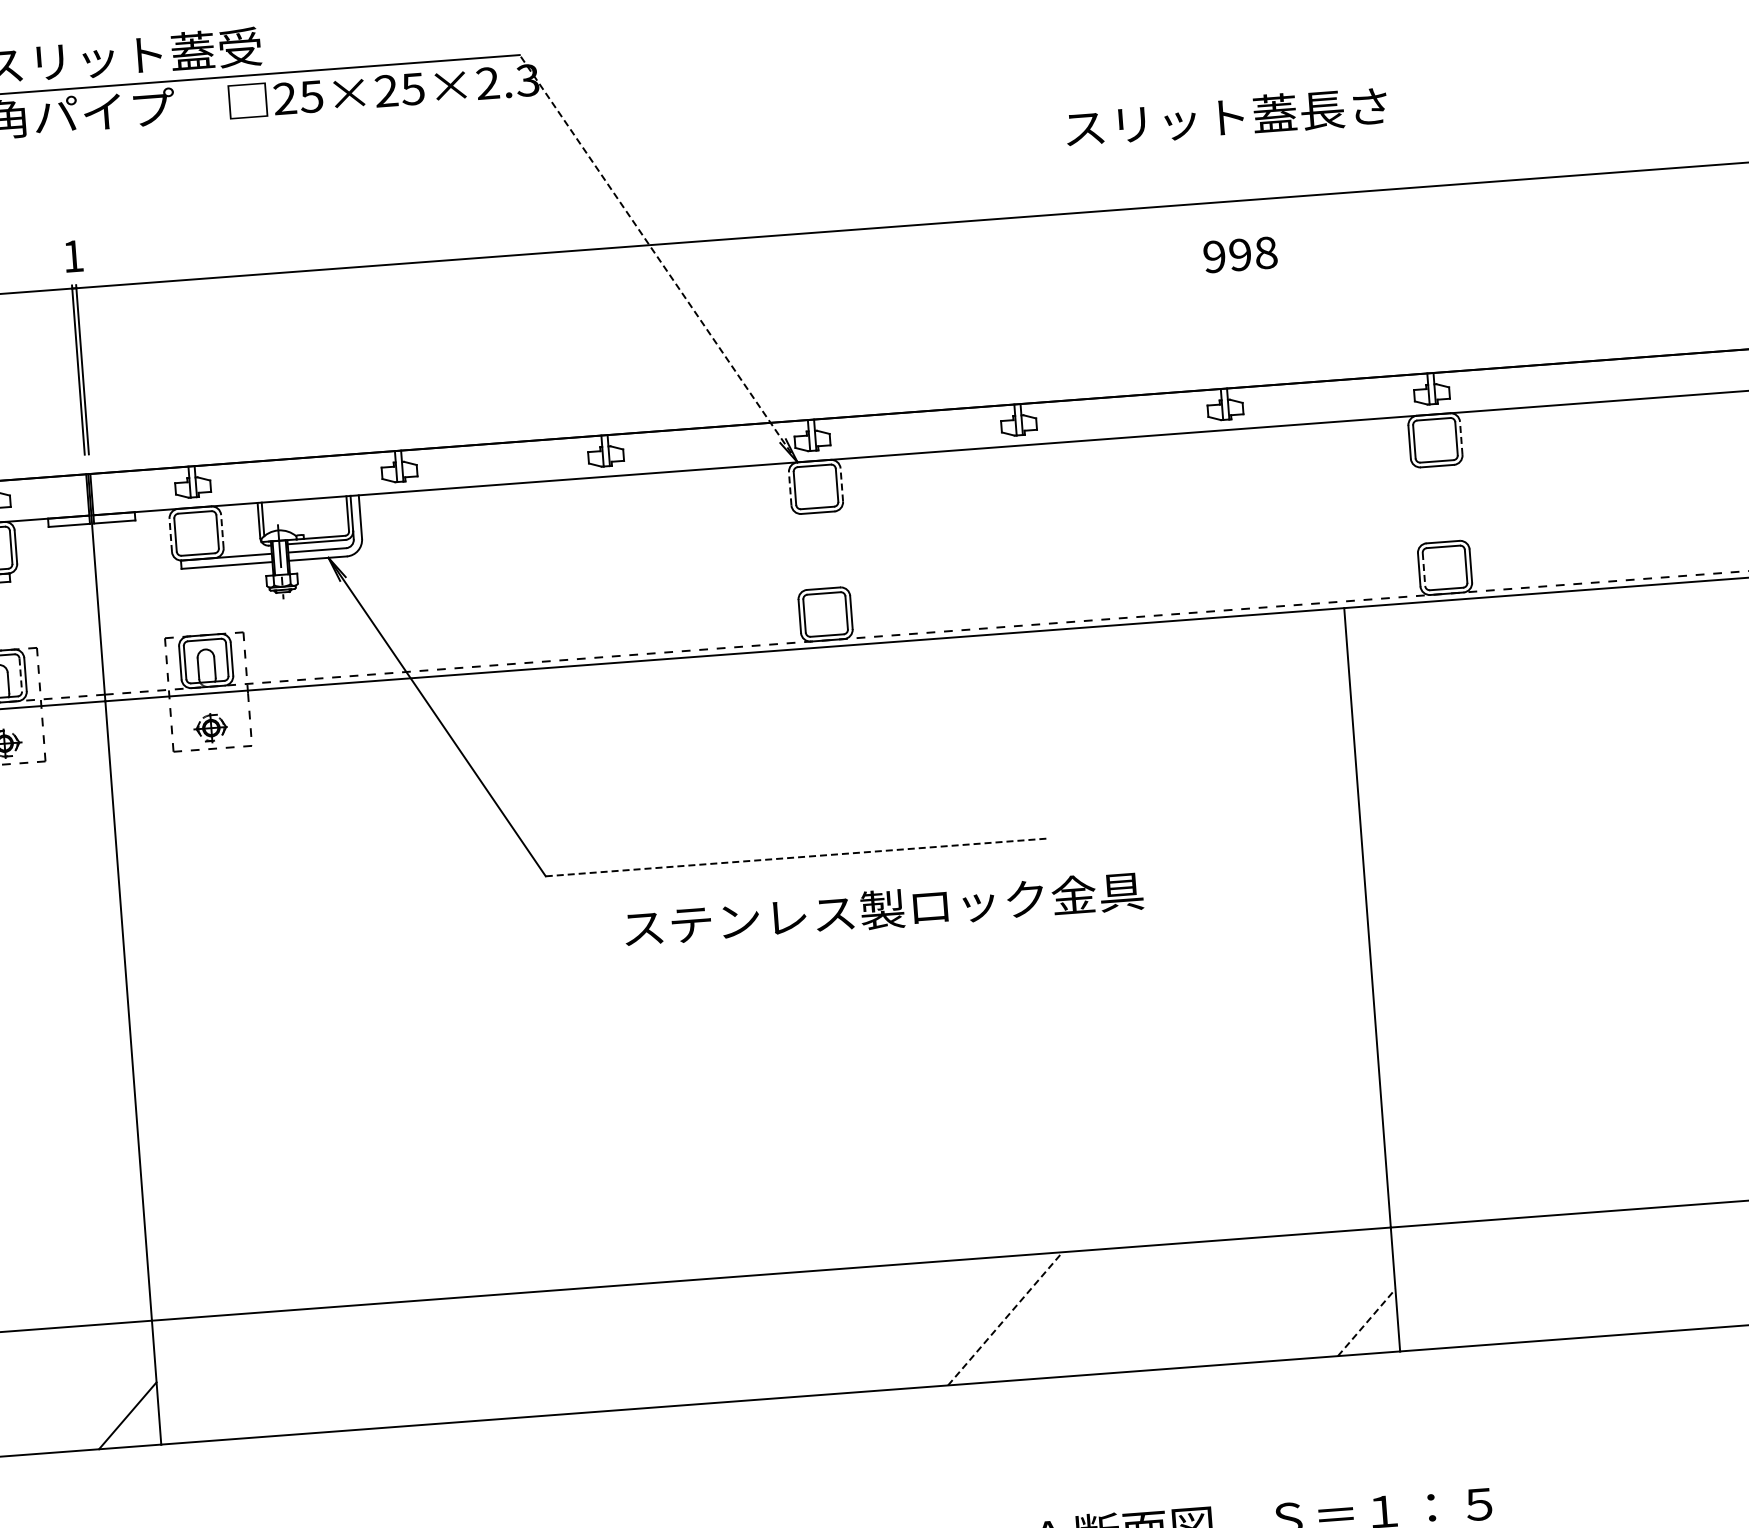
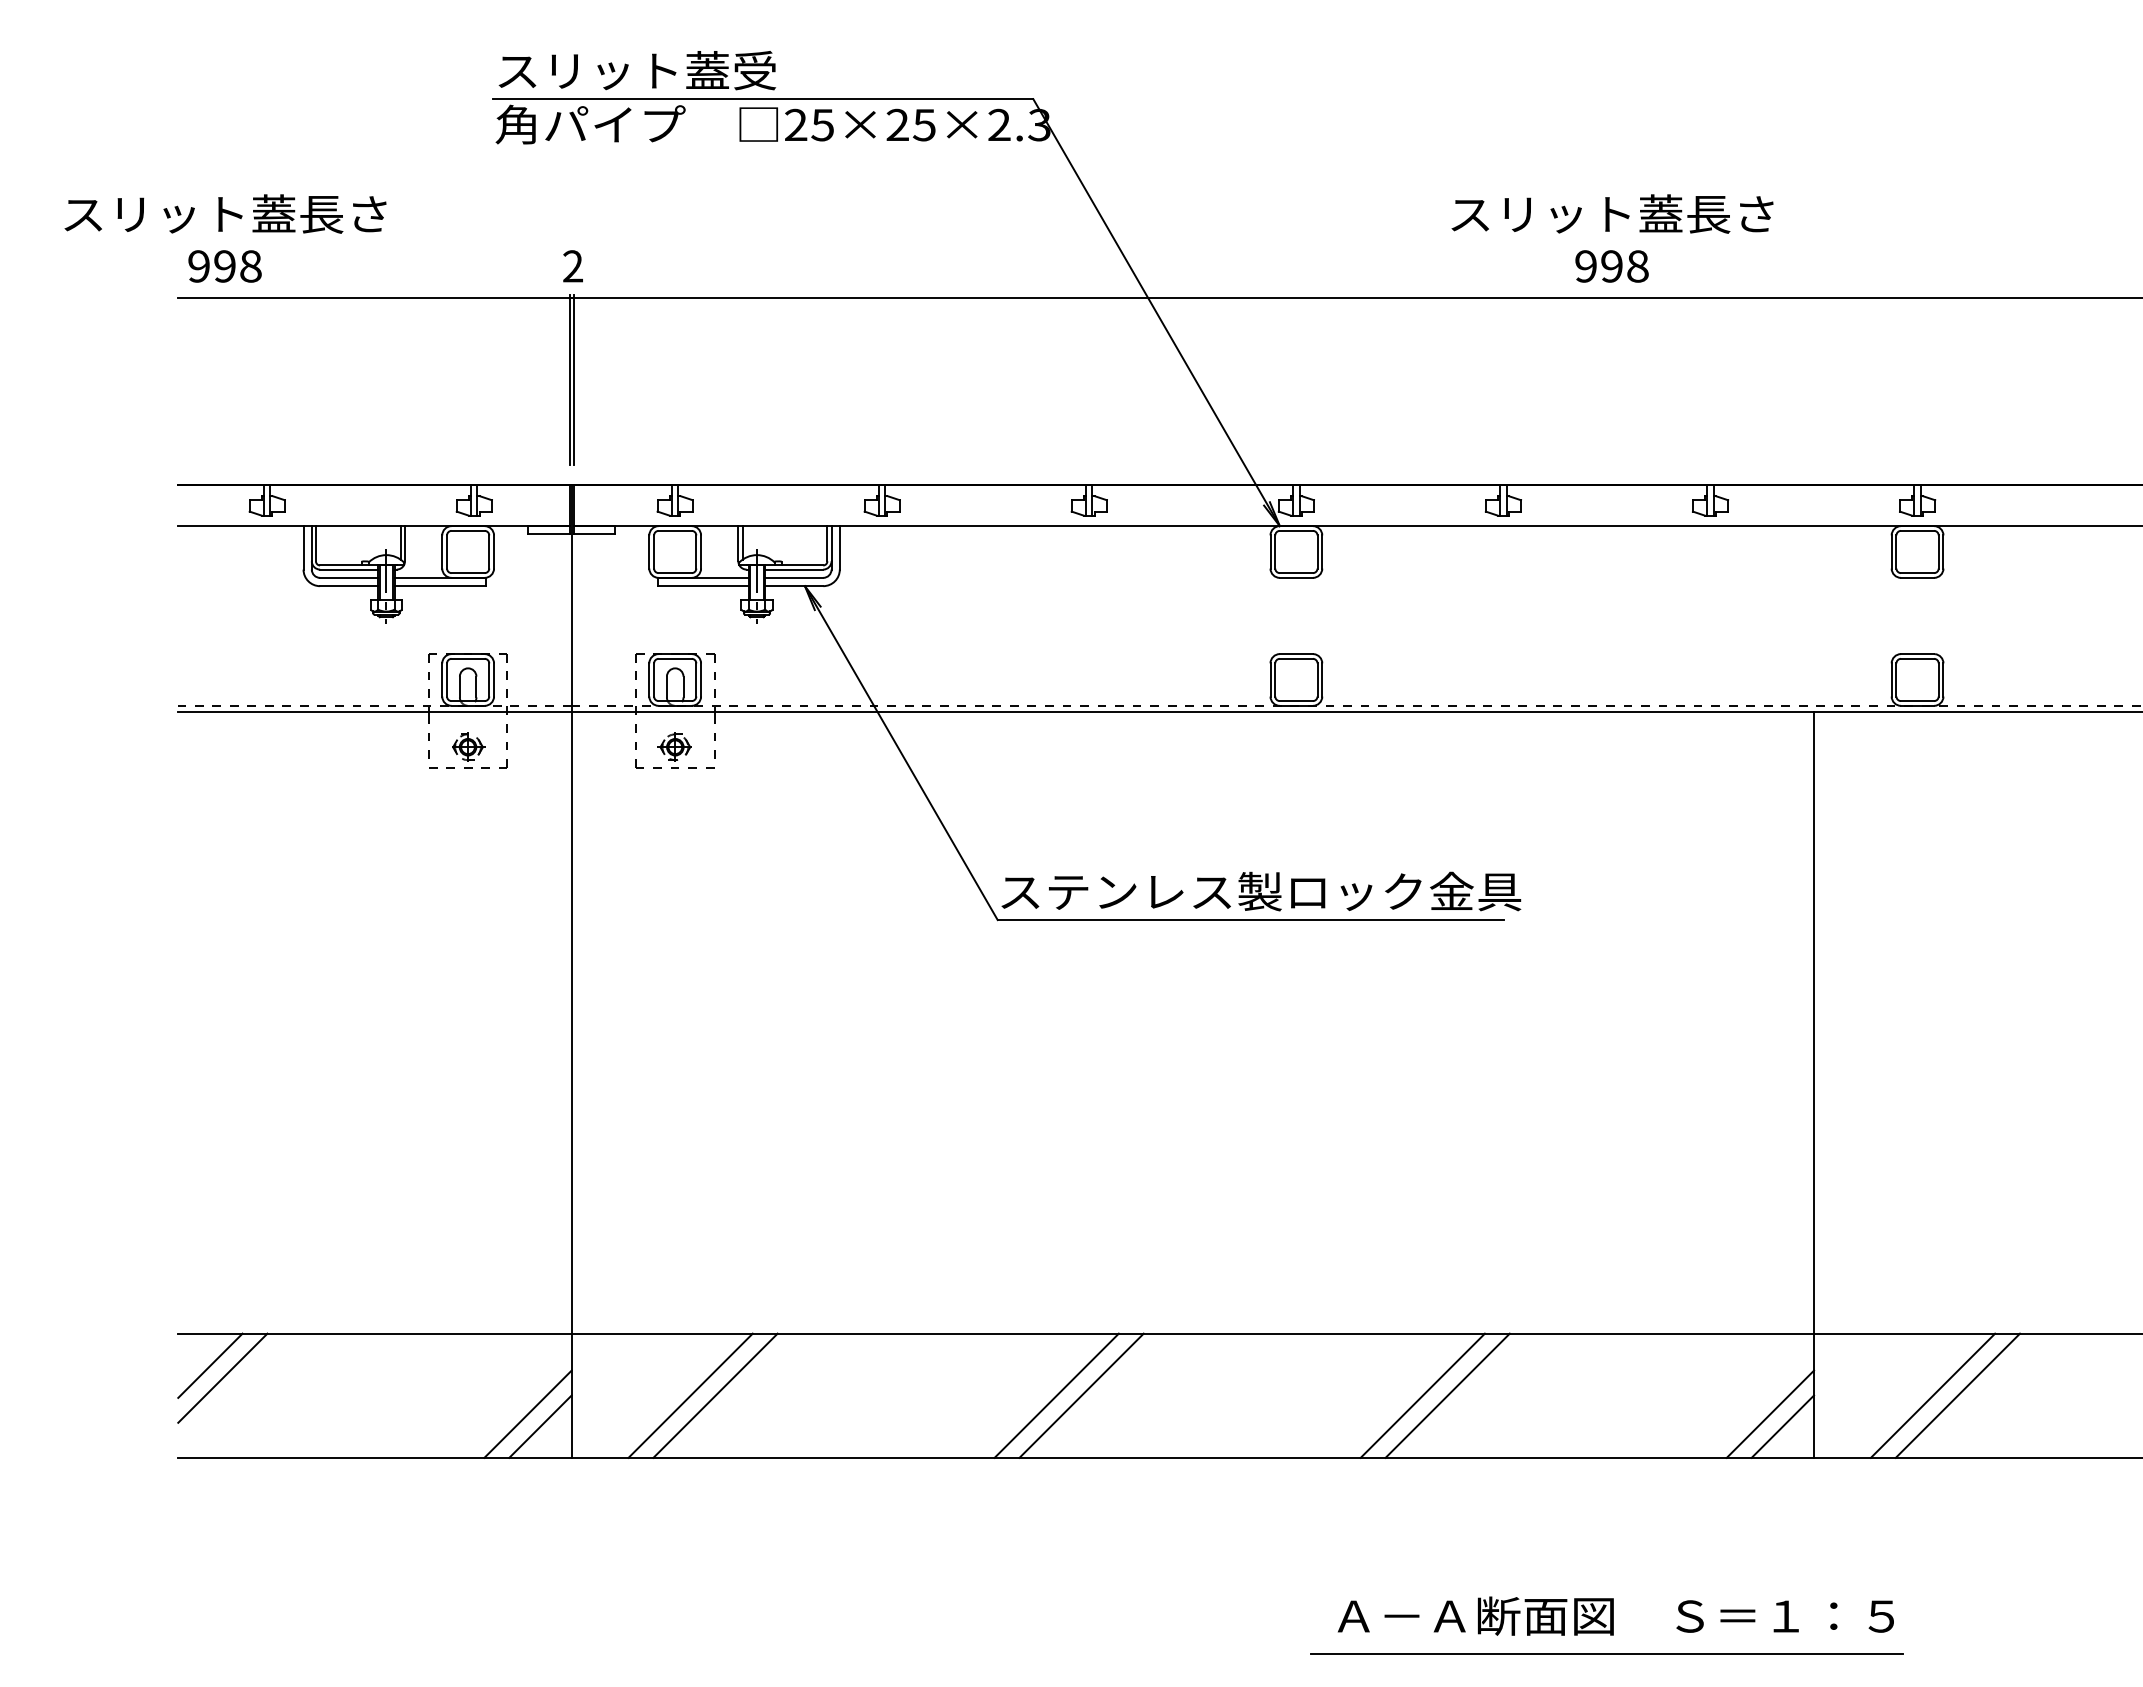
text: (1226, 116) -> (1612, 213), moved
text: (1239, 254) -> (1611, 266), moved
text: (72, 256) -> (572, 266), 1 -> 2
line: (658, 258) -> (1156, 312), dashed -> solid
line: (1461, 438) -> (1943, 552), dashed -> solid
line: (842, 485) -> (1322, 552), dashed -> solid
line: (790, 489) -> (1270, 552), dashed -> solid
line: (222, 532) -> (701, 552), dashed -> solid
line: (170, 535) -> (649, 552), dashed -> solid
line: (1423, 569) -> (1896, 679), dashed -> solid
line: (20, 674) -> (489, 679), dashed -> solid
line: (797, 857) -> (1250, 920), dashed -> solid
text: (884, 909) -> (1261, 891), moved
line: (1538, 1278) -> (1957, 1395), added
line: (1513, 1280) -> (1932, 1395), added
line: (1353, 1310) -> (1770, 1413), added
line: (1029, 1316) -> (1447, 1395), added
line: (1005, 1318) -> (1422, 1395), dashed -> solid
line: (1367, 1322) -> (1783, 1426), dashed -> solid
line: (664, 1344) -> (1081, 1395), added
line: (640, 1346) -> (1056, 1395), added
line: (300, 1371) -> (715, 1395), added
line: (275, 1373) -> (690, 1395), added
line: (113, 1403) -> (527, 1413), added

